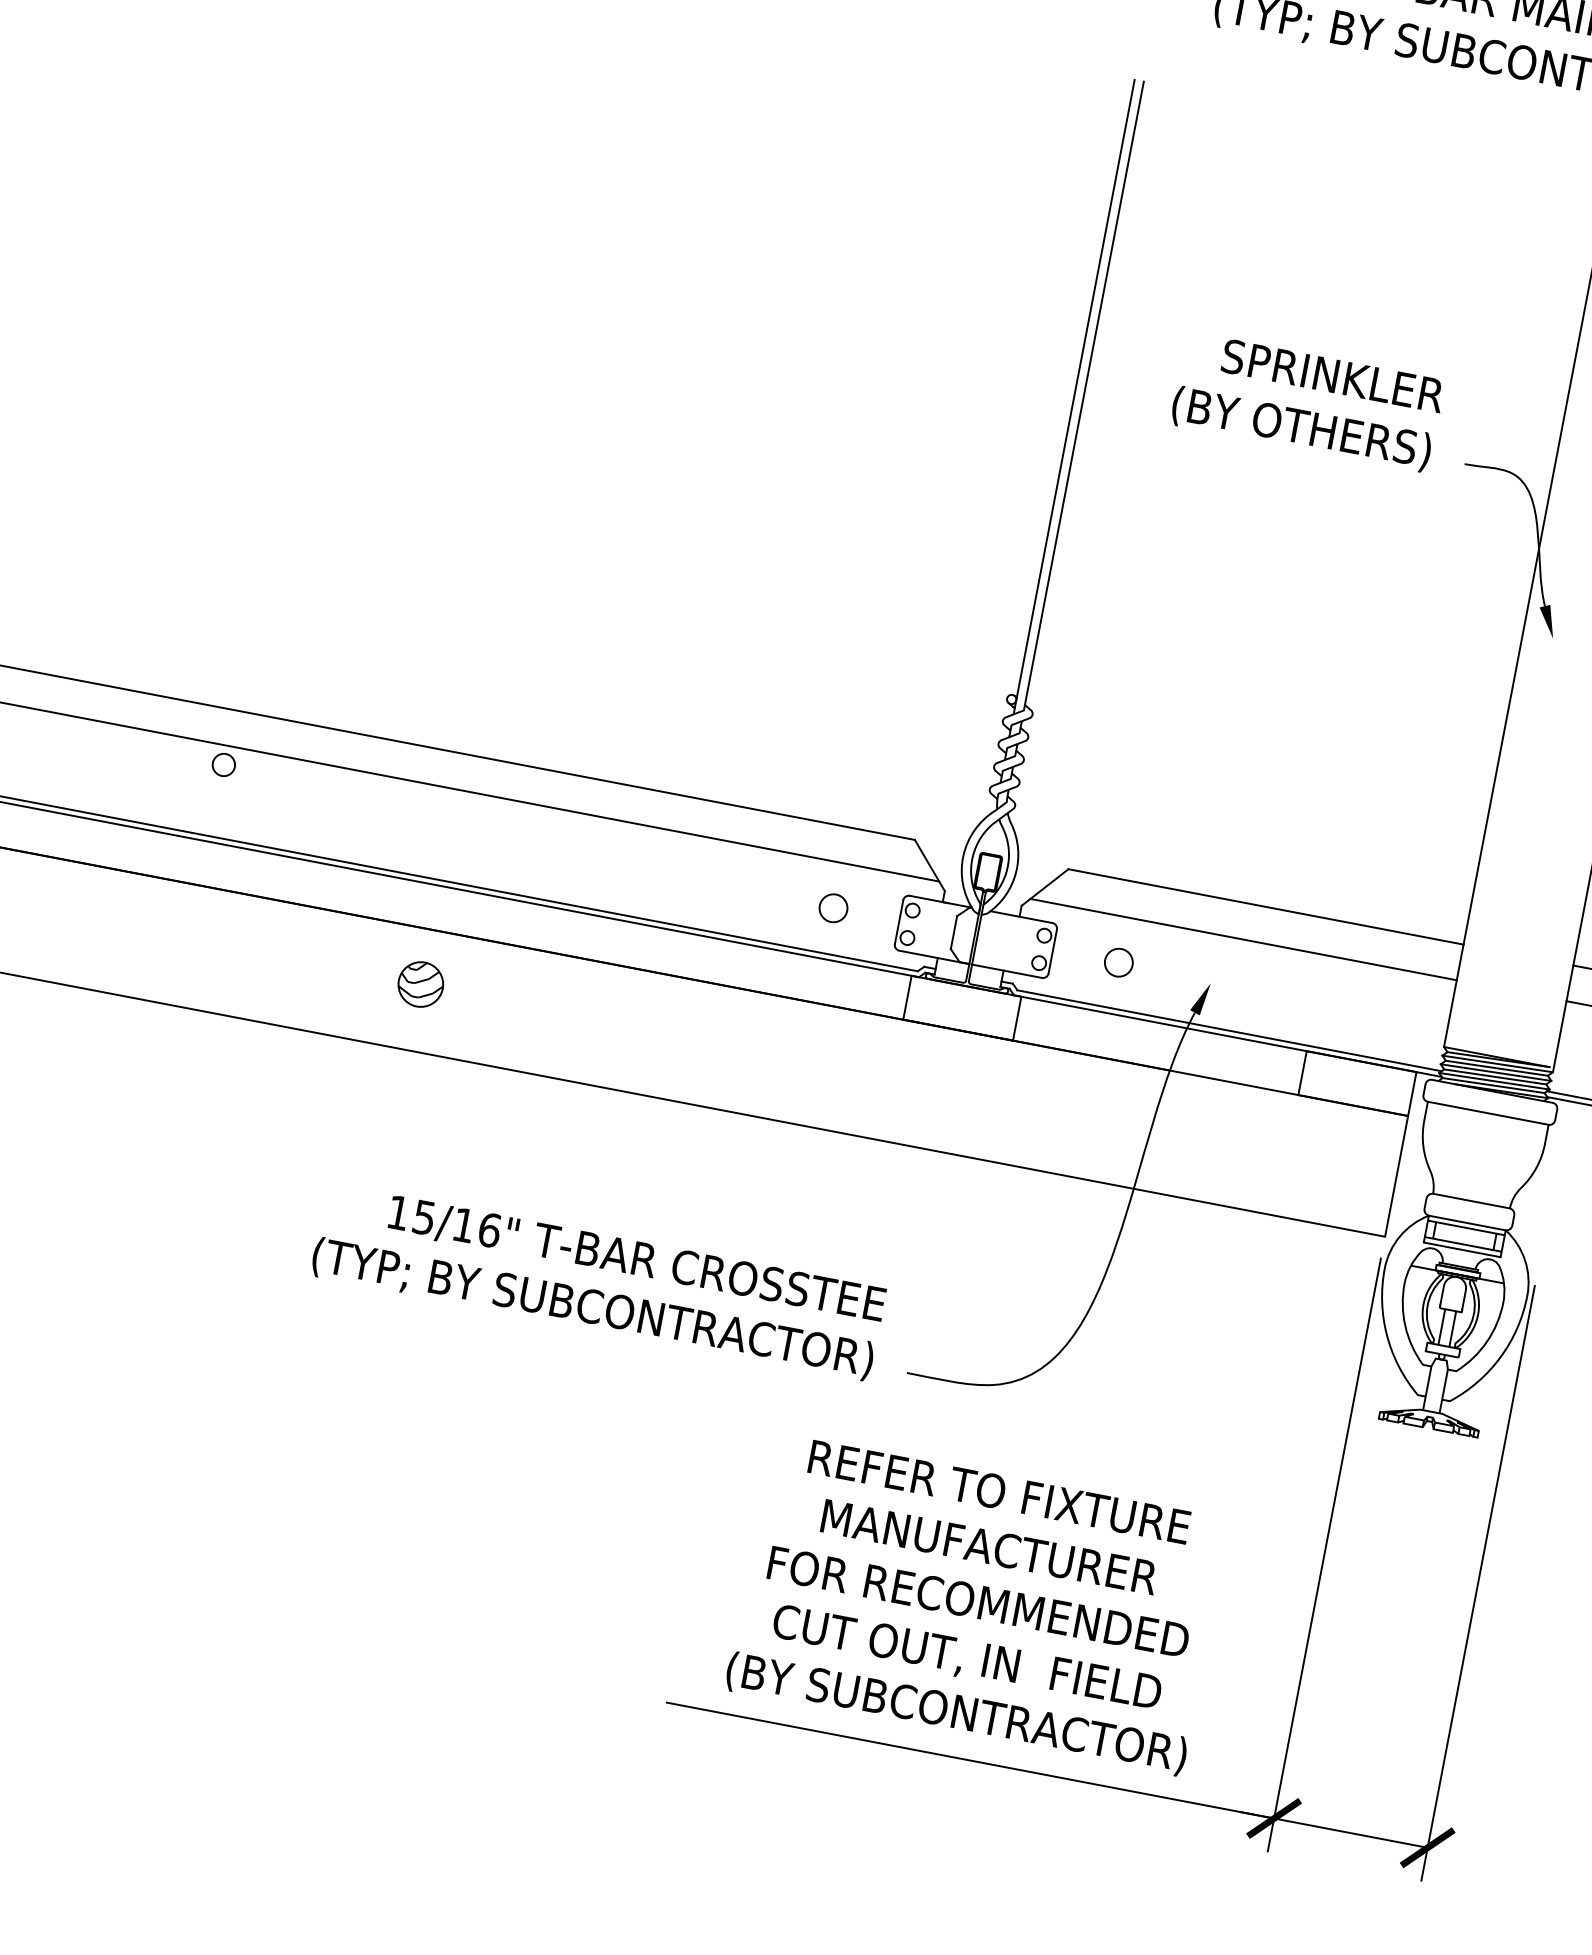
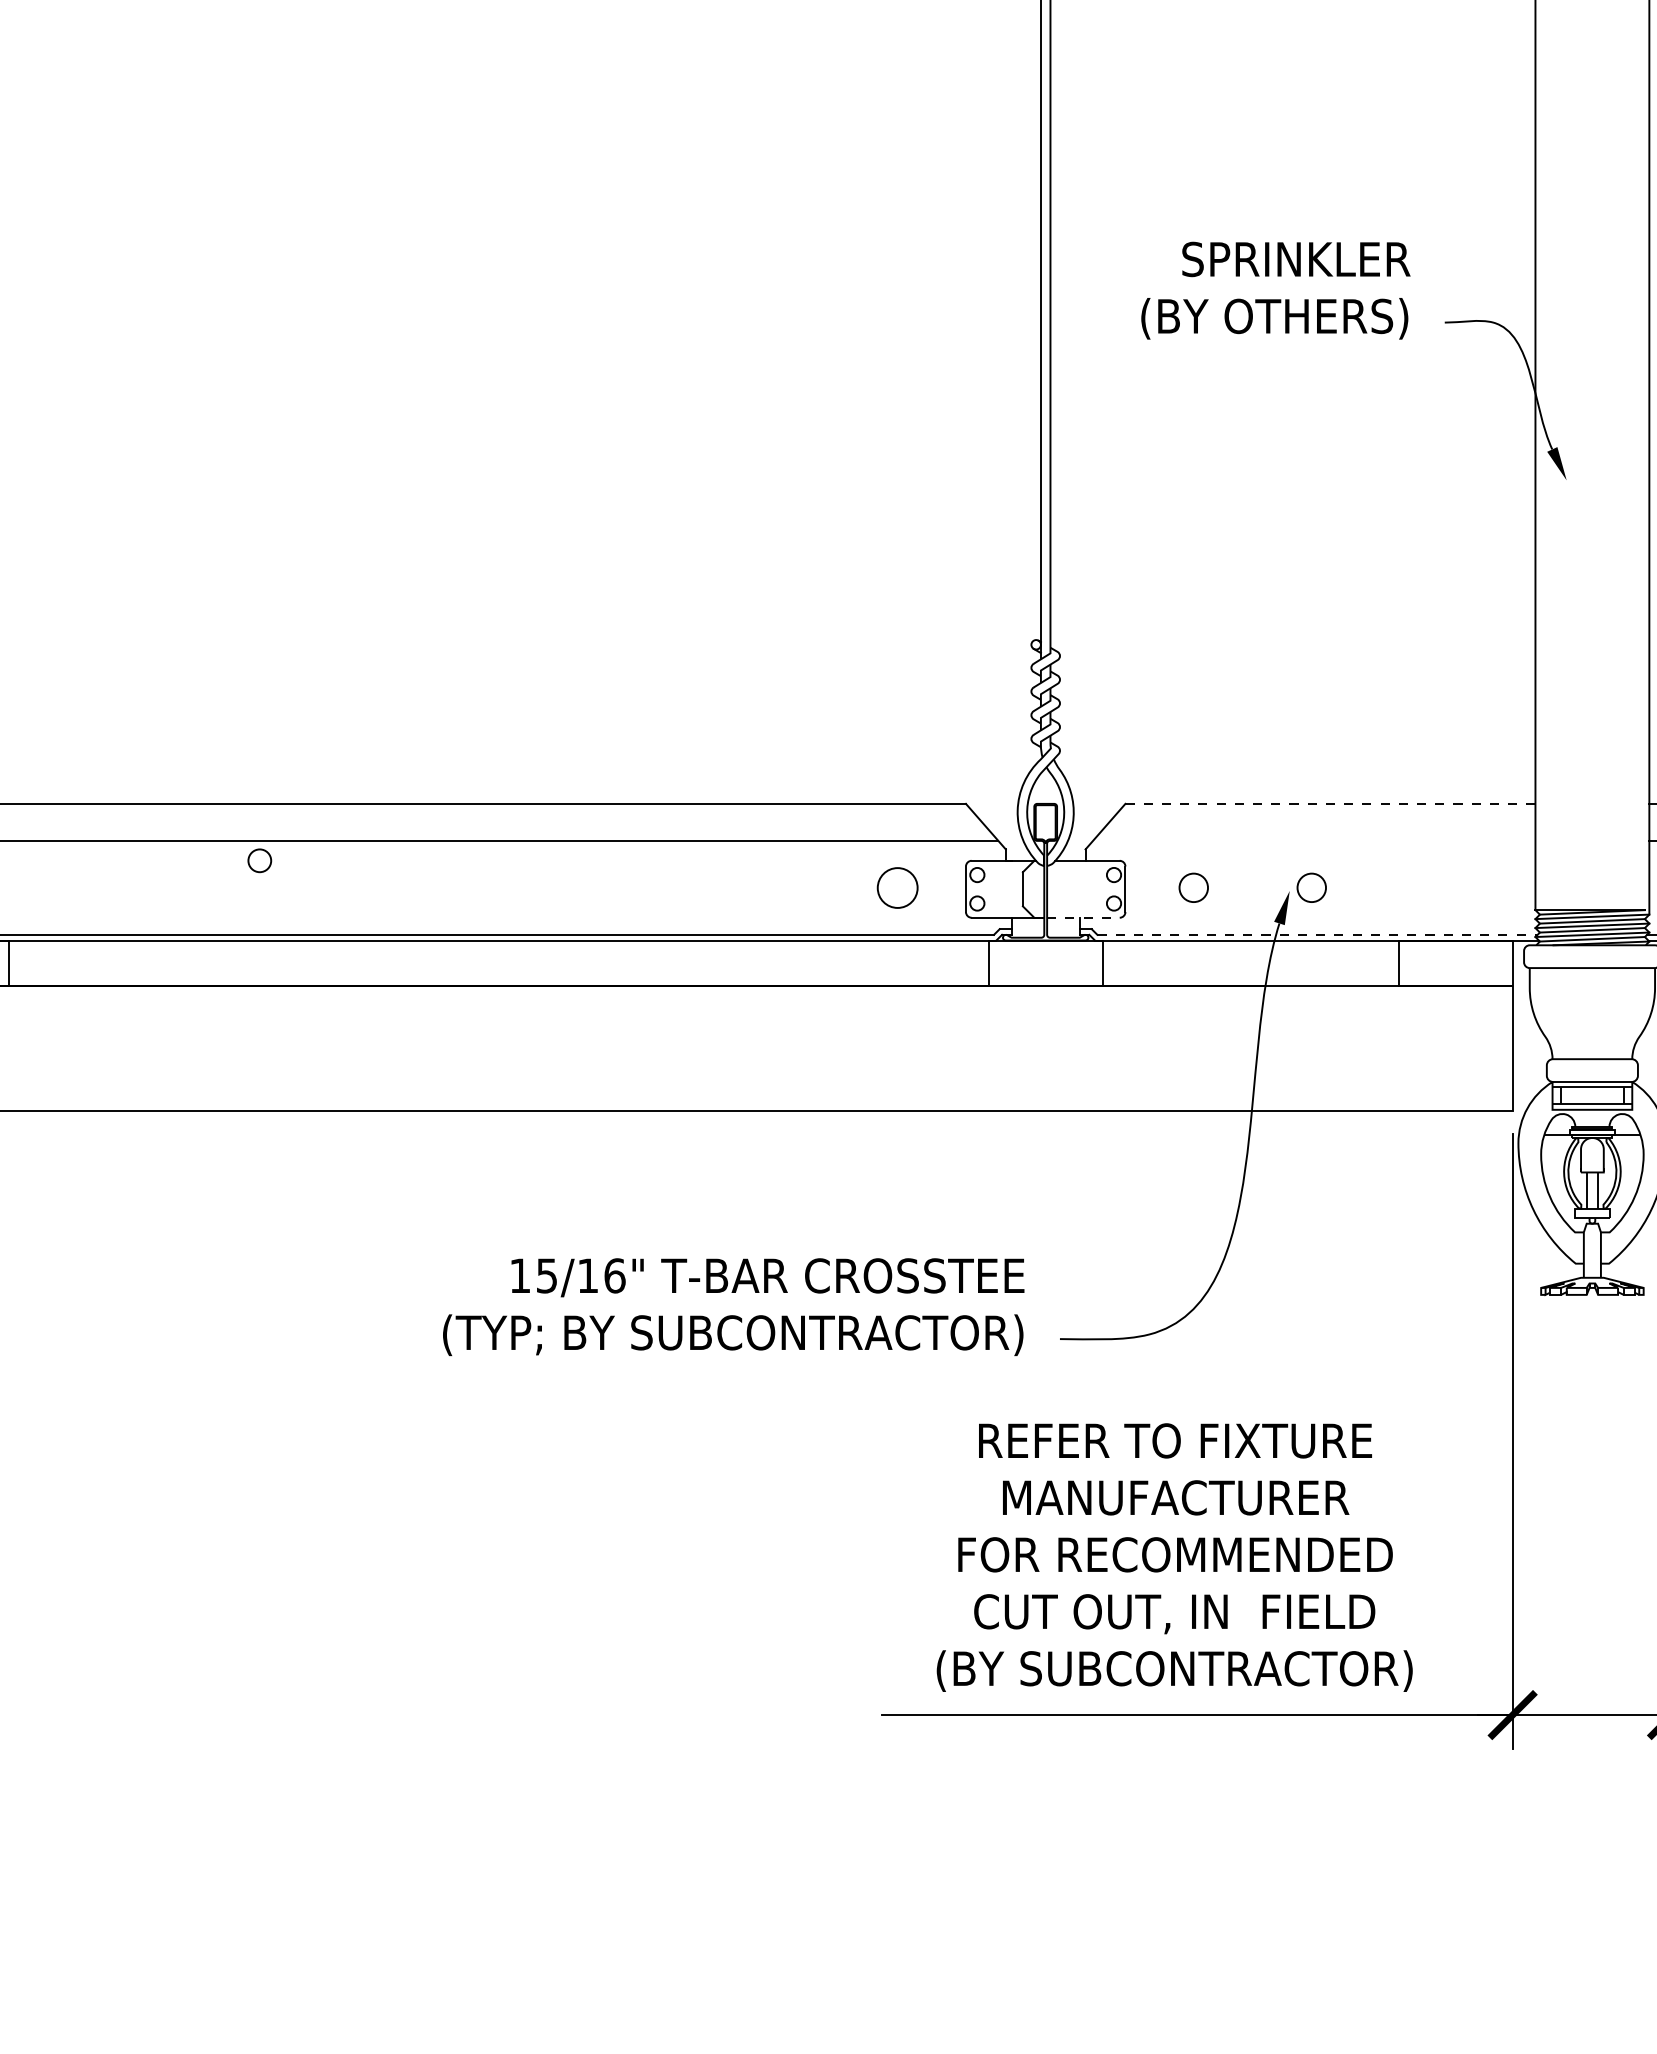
line: (1266, 906) -> (1330, 803), solid -> dashed
circle: (833, 907) -> (897, 887), size x1.4
line: (1243, 939) -> (1314, 840), removed
line: (1007, 971) -> (1083, 917), solid -> dashed
part: (420, 983) -> (498, 1042), removed
circle: (1232, 984) -> (1311, 887), added
line: (1230, 1030) -> (1318, 934), solid -> dashed

